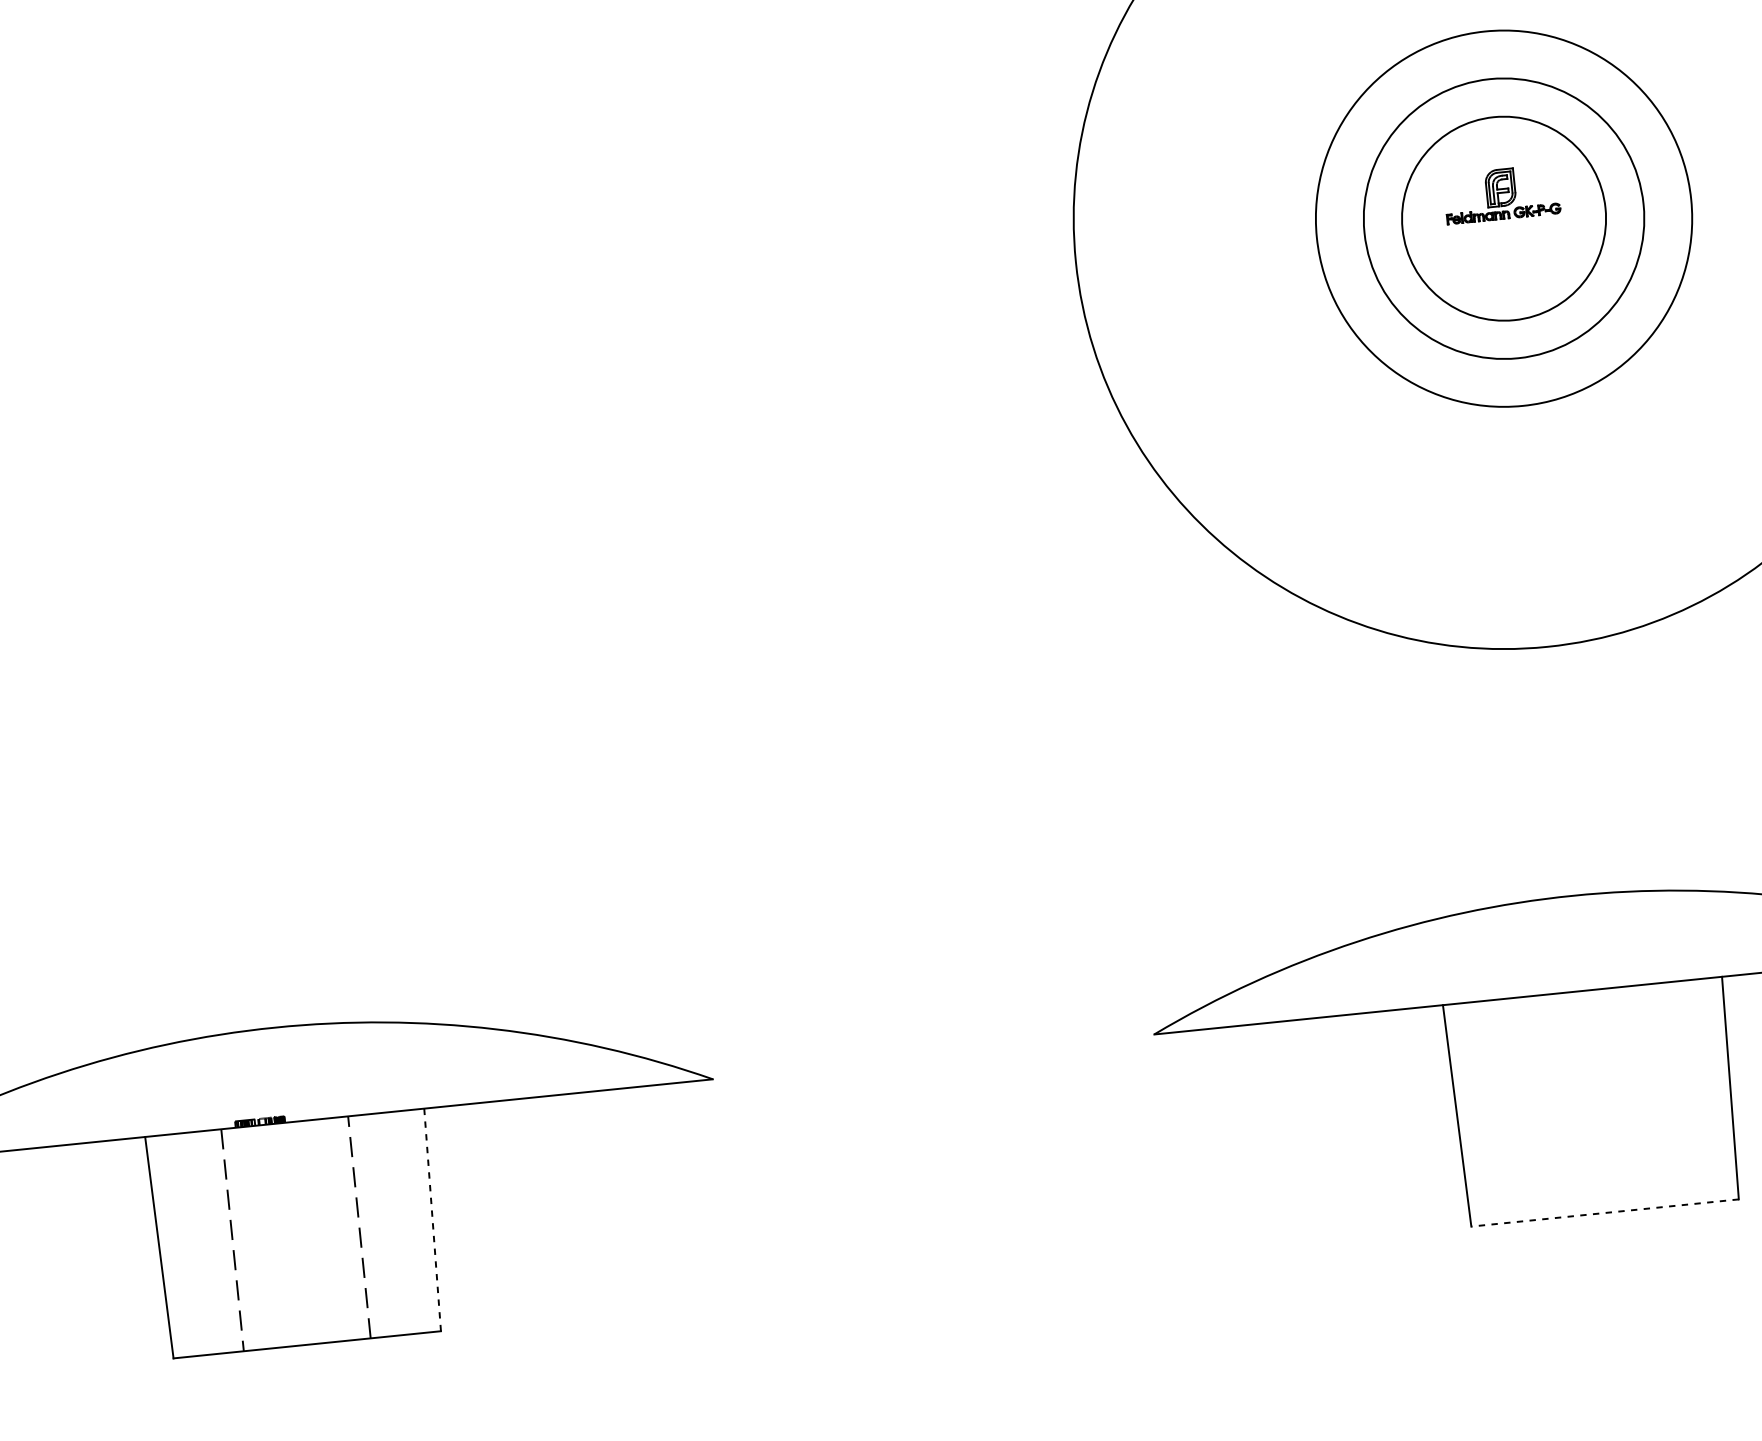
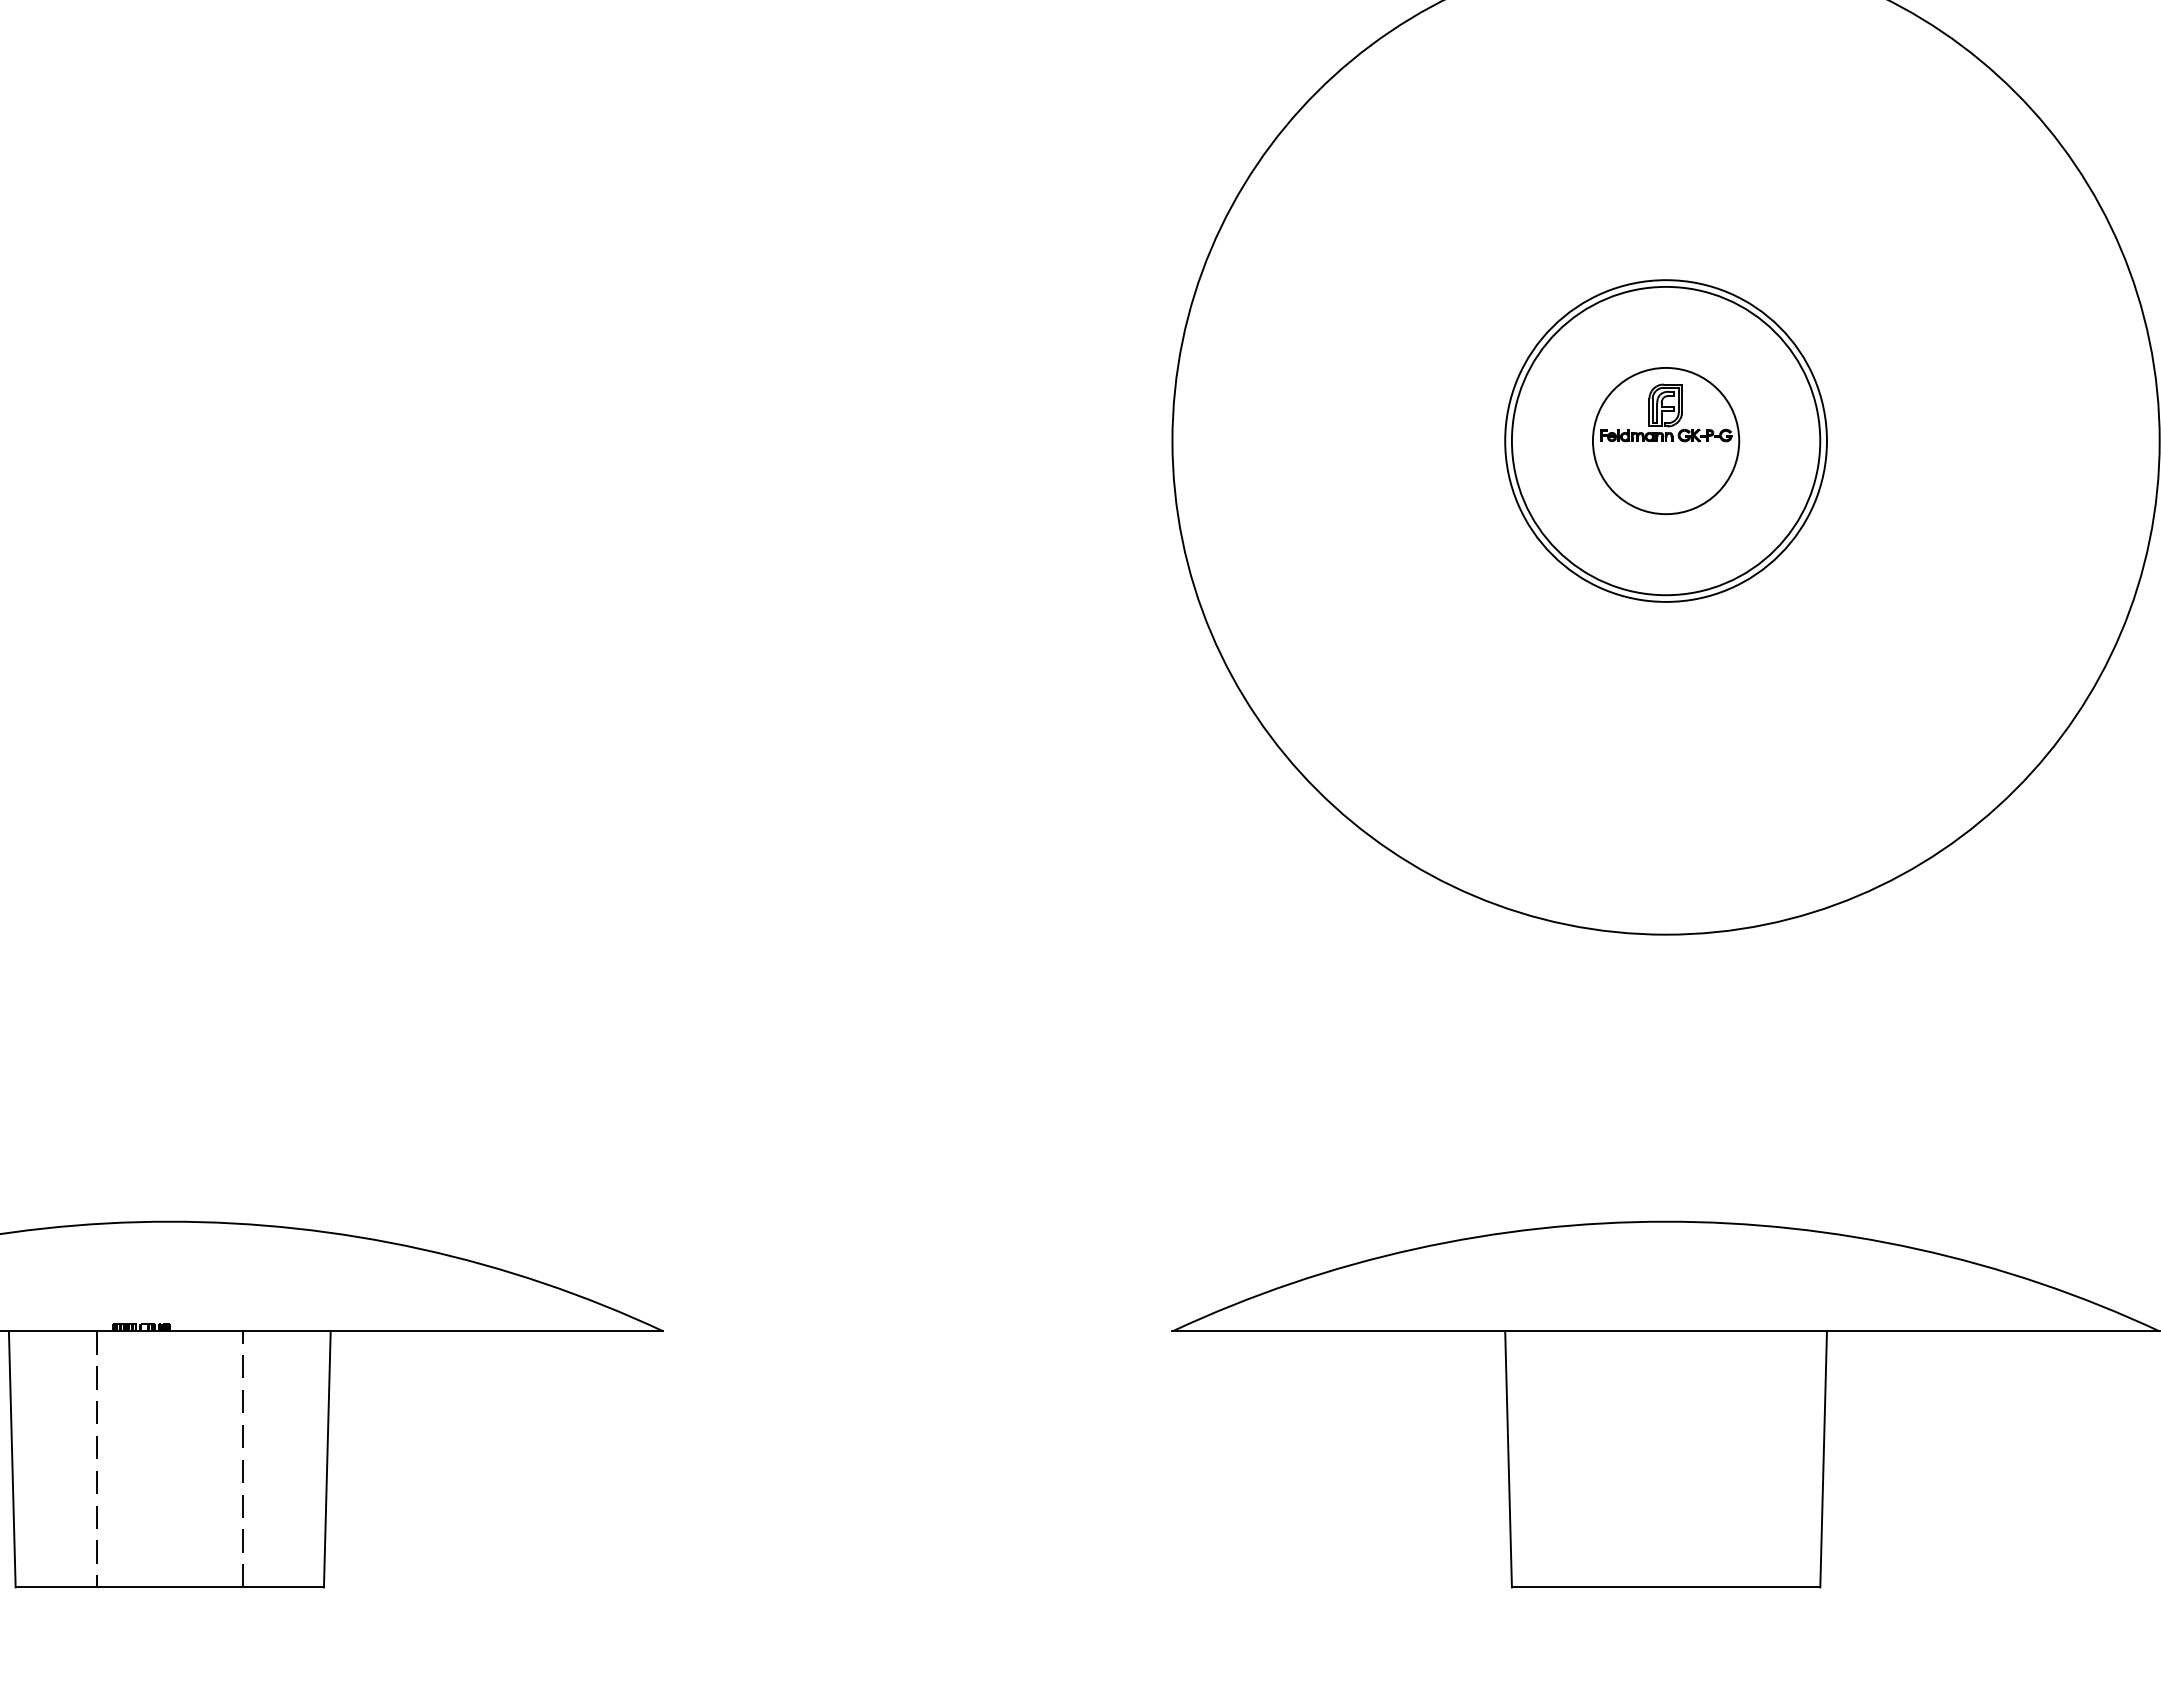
circle: (1503, 218) -> (1665, 440), size x0.62
circle: (1503, 218) -> (1665, 440), size x0.71
line: (1604, 1213) -> (1665, 1587), dashed -> solid
line: (432, 1219) -> (327, 1458), dashed -> solid

